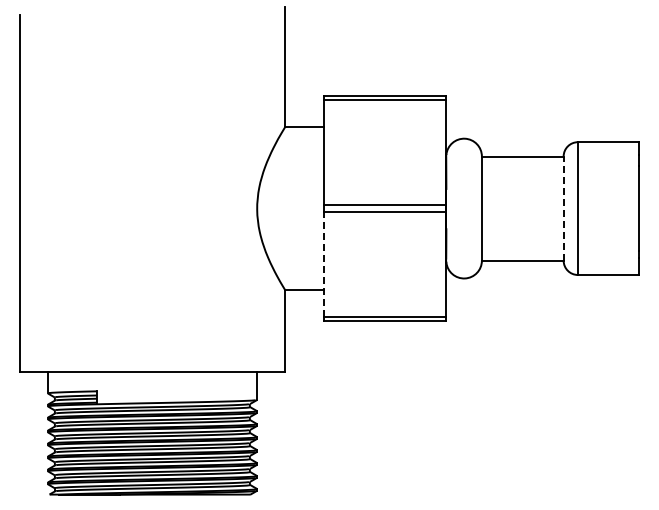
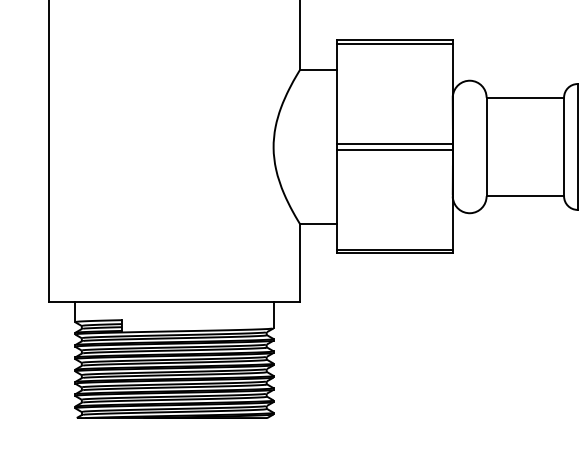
line: (563, 208) -> (563, 146), dashed -> solid
line: (323, 264) -> (336, 199), dashed -> solid

